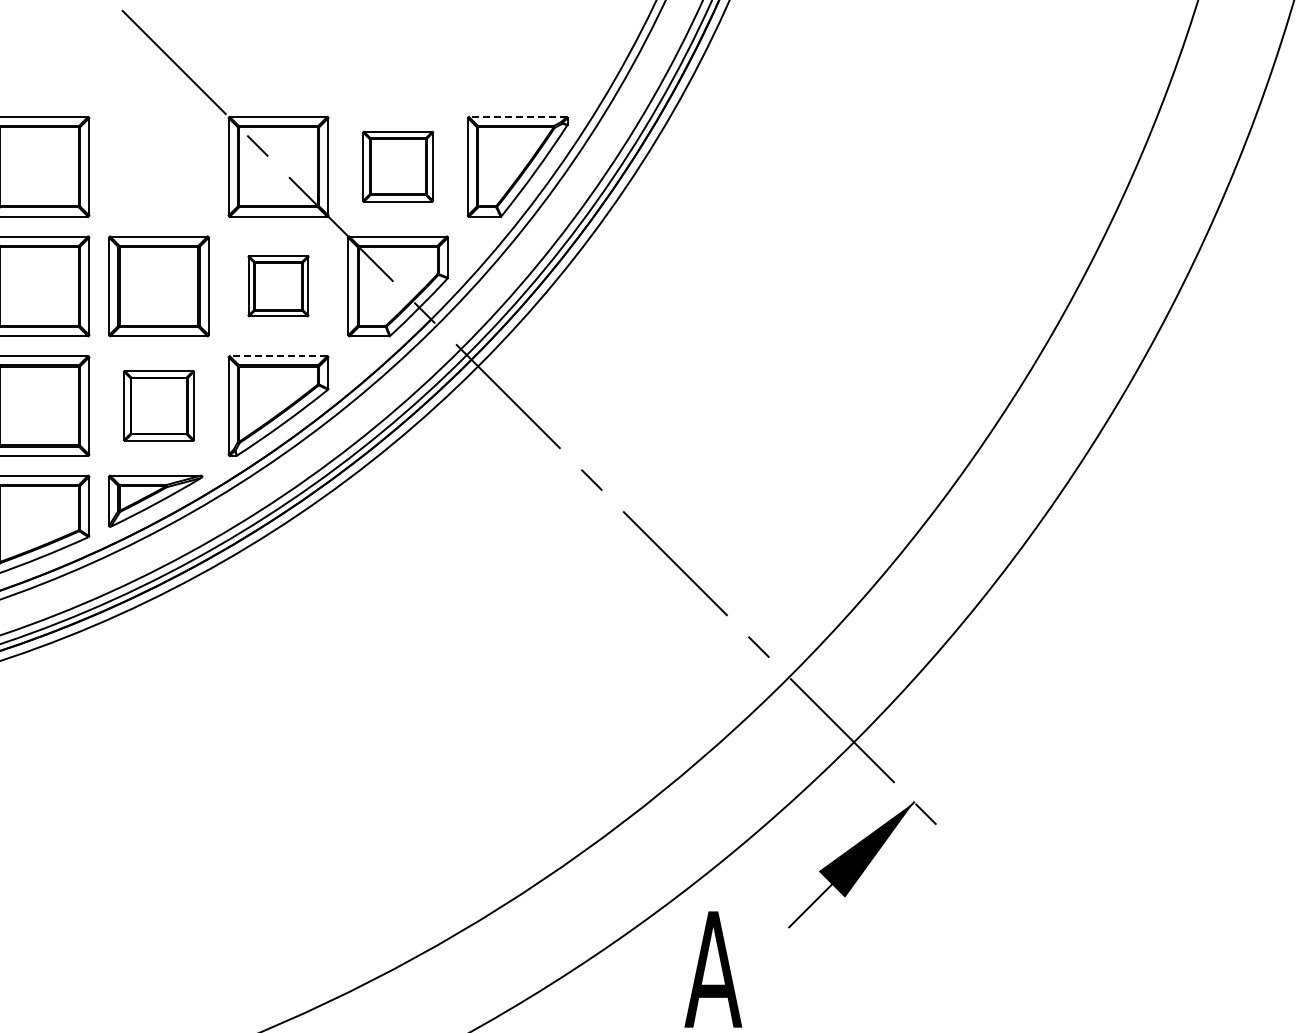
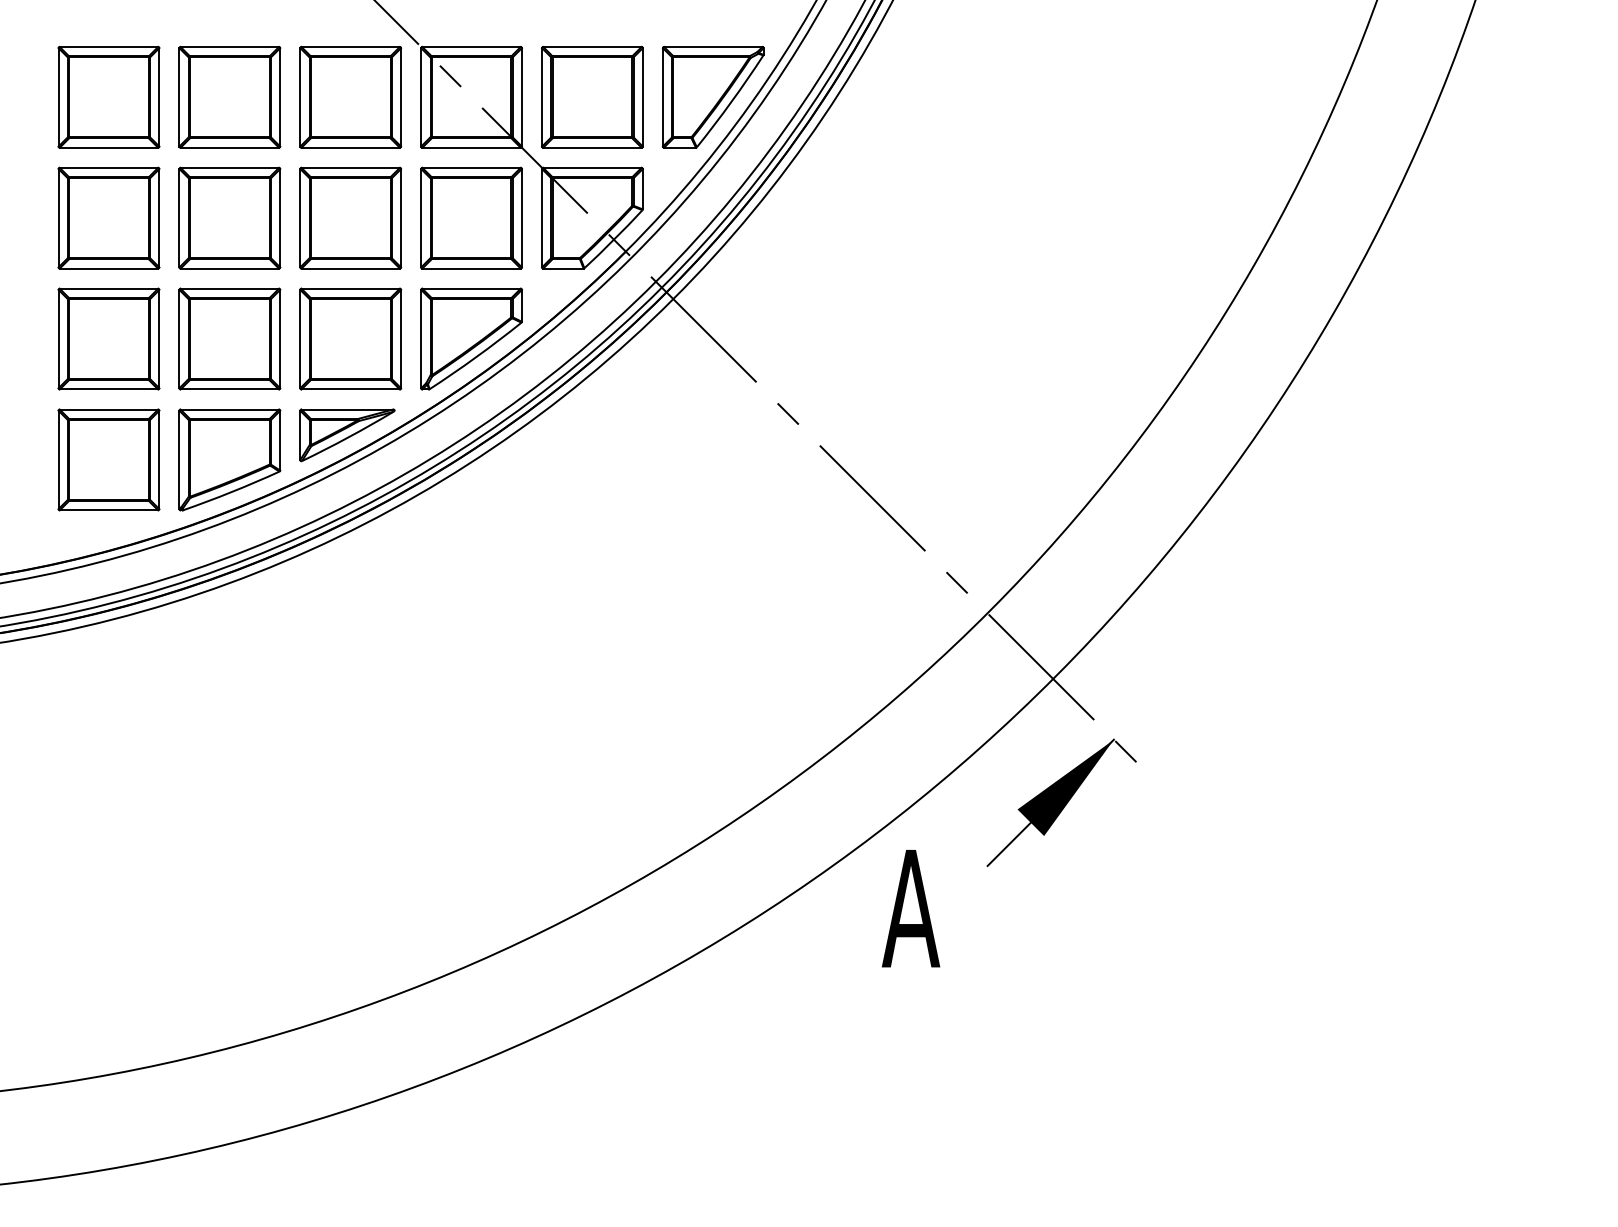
line: (516, 116) -> (712, 46), dashed -> solid
part: (158, 165) -> (350, 96), added
part: (398, 165) -> (592, 96), size x1.43
part: (278, 285) -> (471, 217), size x1.67
line: (278, 355) -> (471, 288), dashed -> solid
part: (158, 405) -> (350, 338), size x1.43

